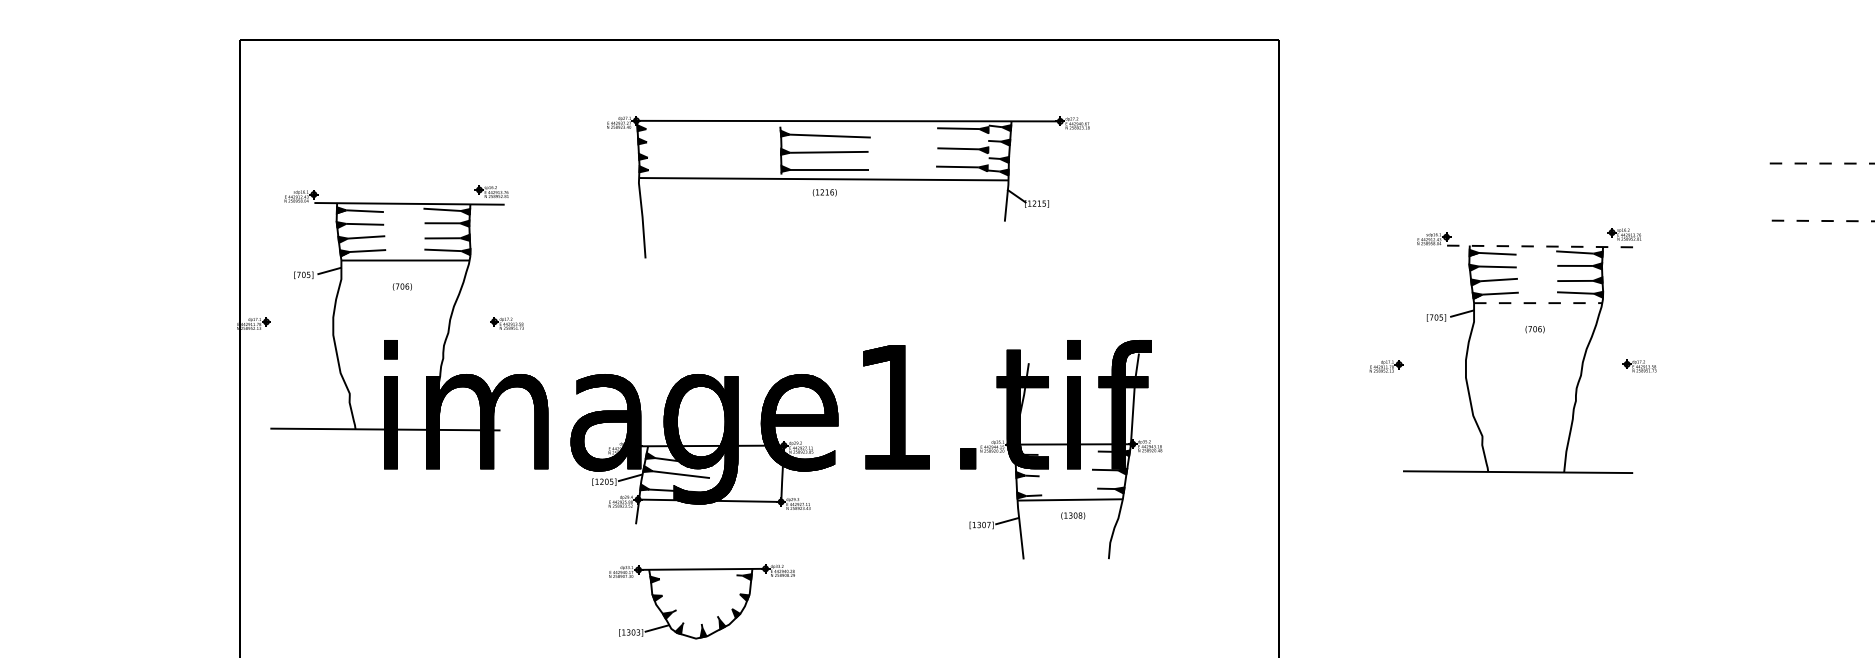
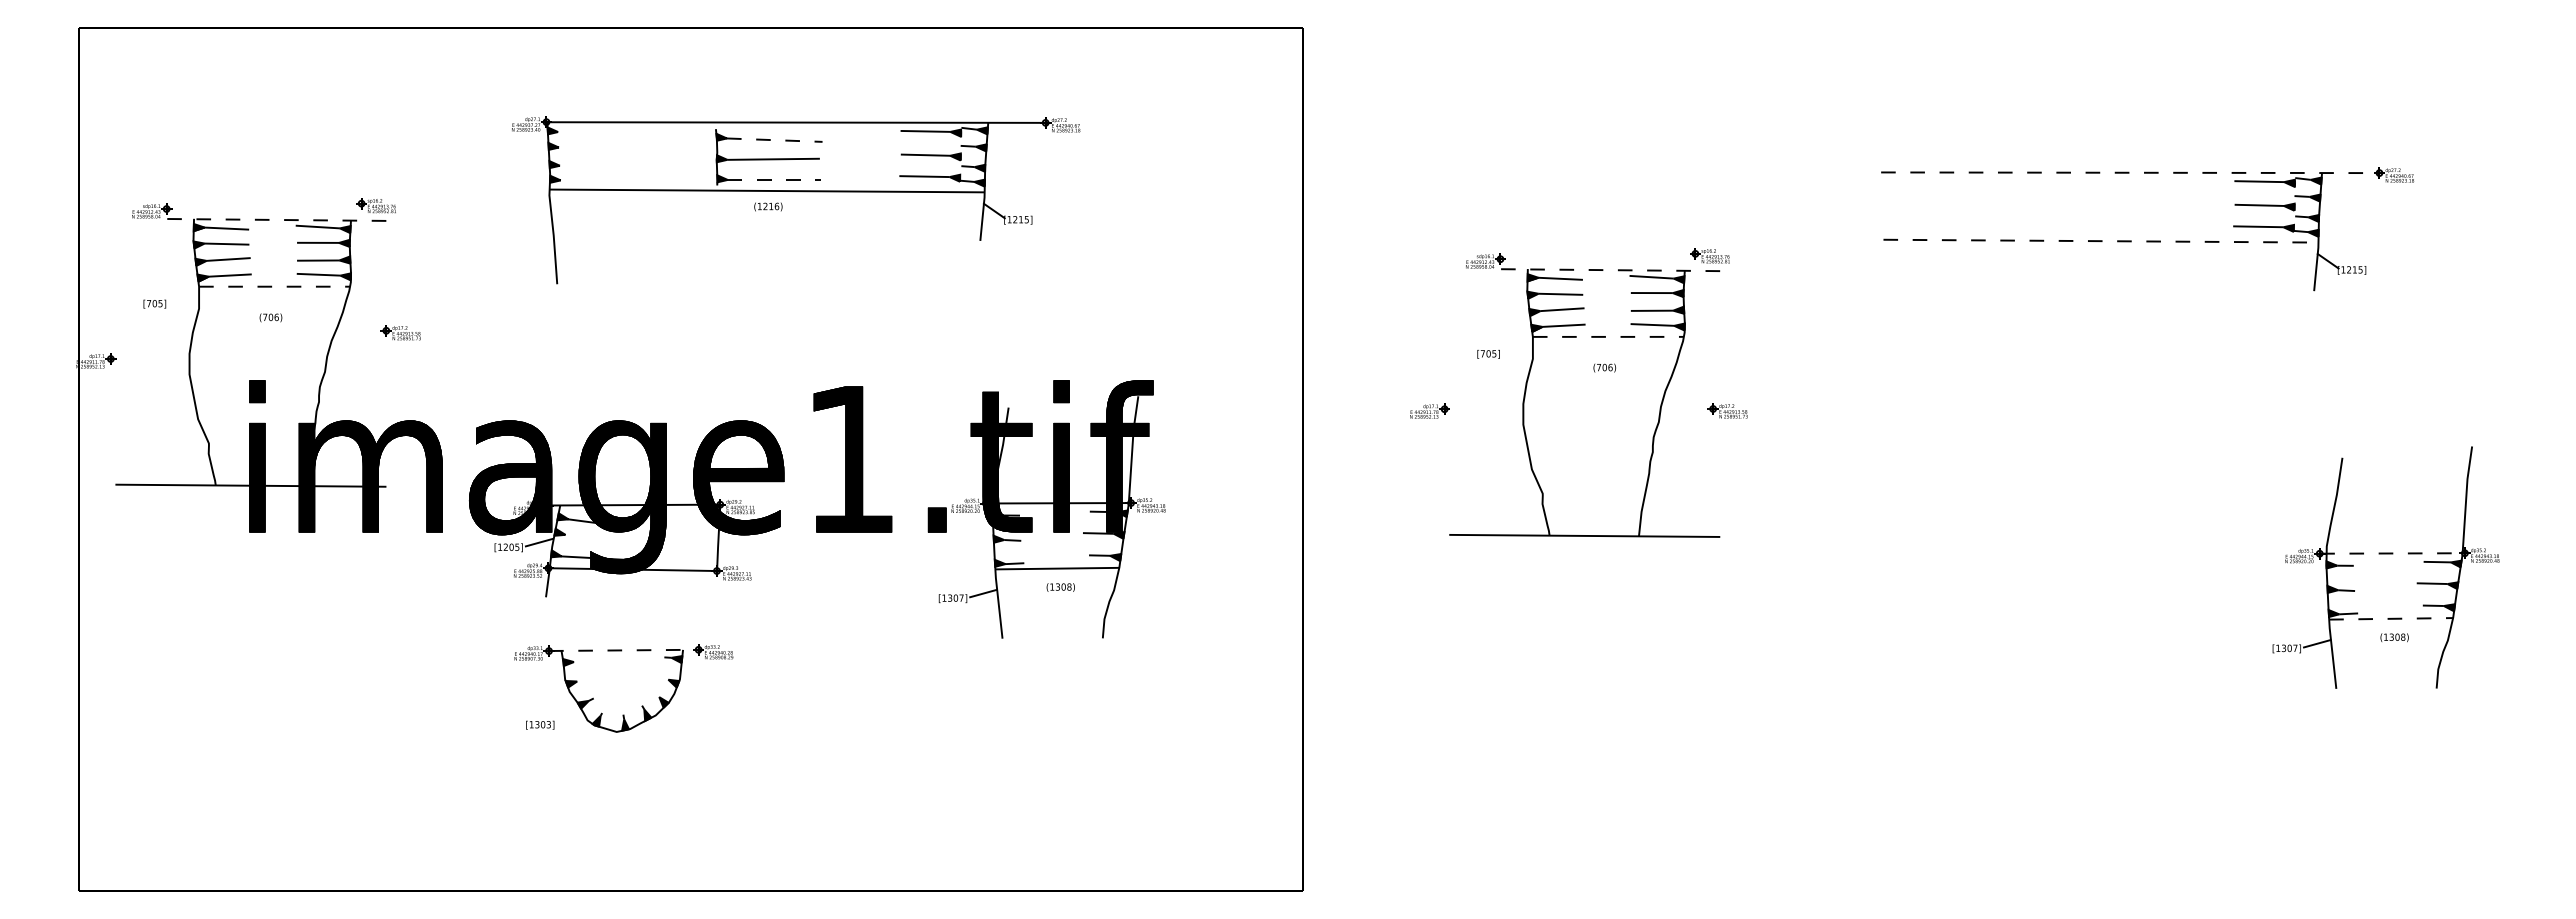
line: (830, 136) -> (774, 140), solid -> dashed
line: (830, 169) -> (774, 179), solid -> dashed
line: (409, 203) -> (279, 219), solid -> dashed
line: (406, 260) -> (275, 286), solid -> dashed
line: (329, 270) -> (184, 298), removed
line: (1461, 312) -> (1518, 348), removed
part: (506, 323) -> (400, 332), moved
line: (680, 474) -> (598, 538), removed
line: (701, 569) -> (623, 650), solid -> dashed
line: (656, 628) -> (570, 719), removed

